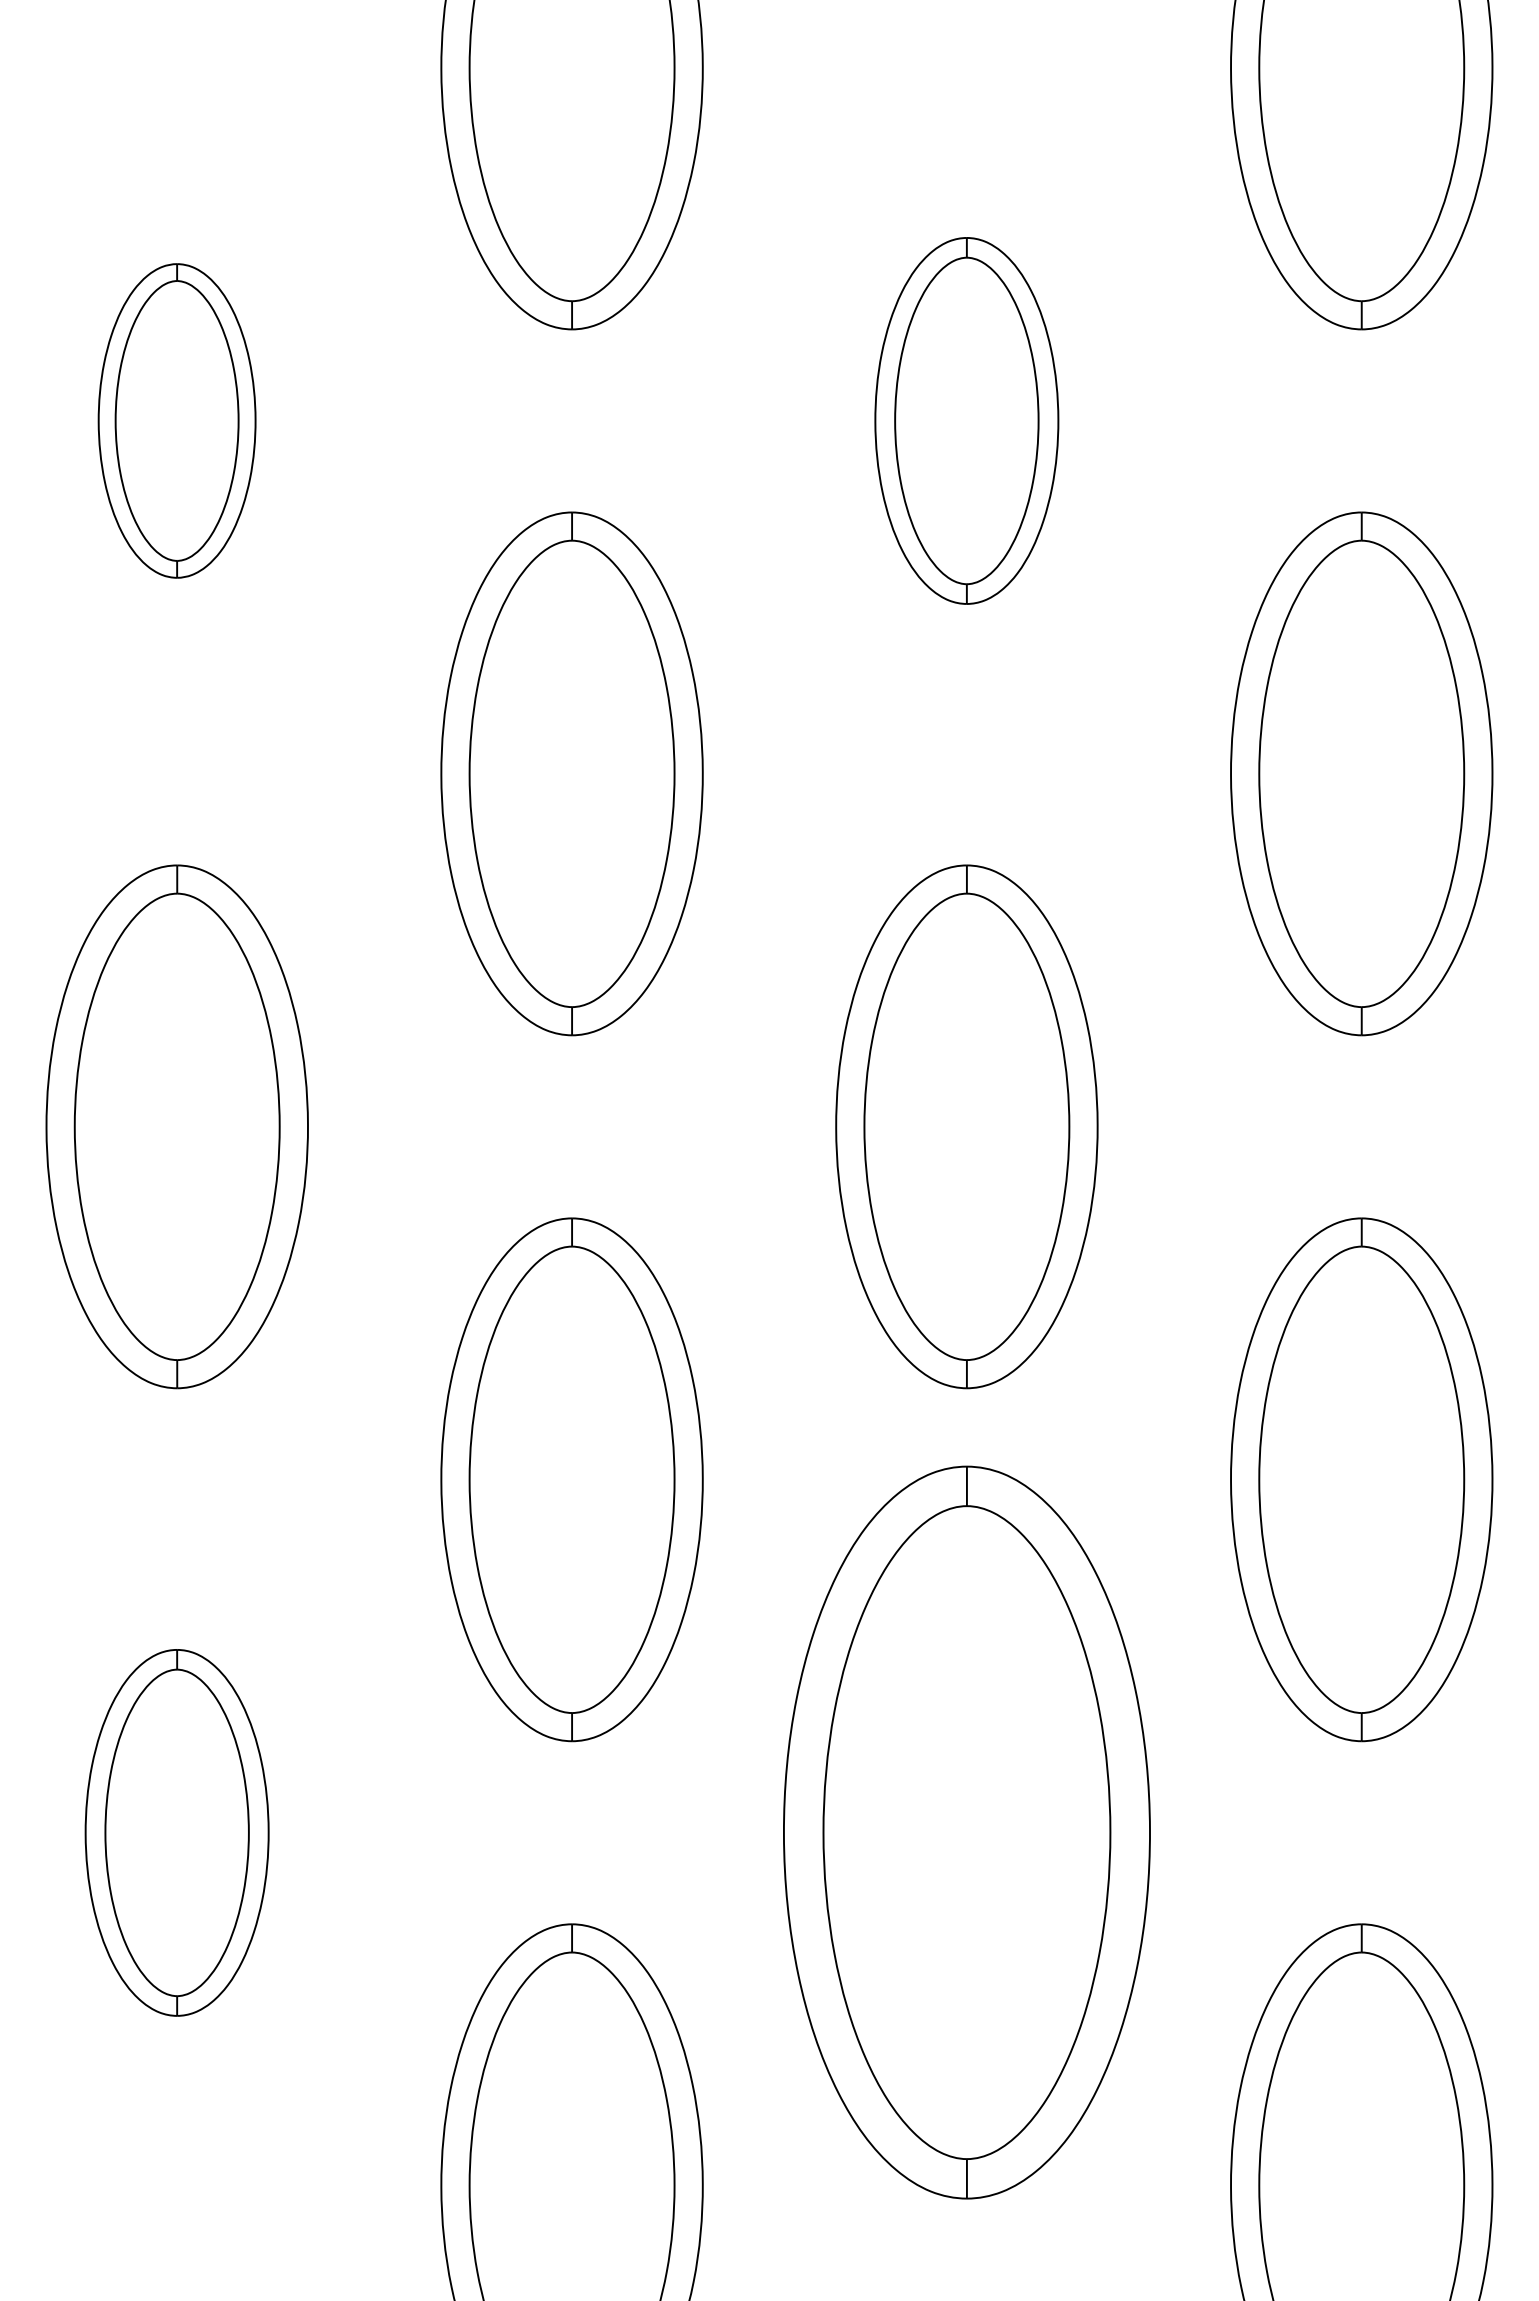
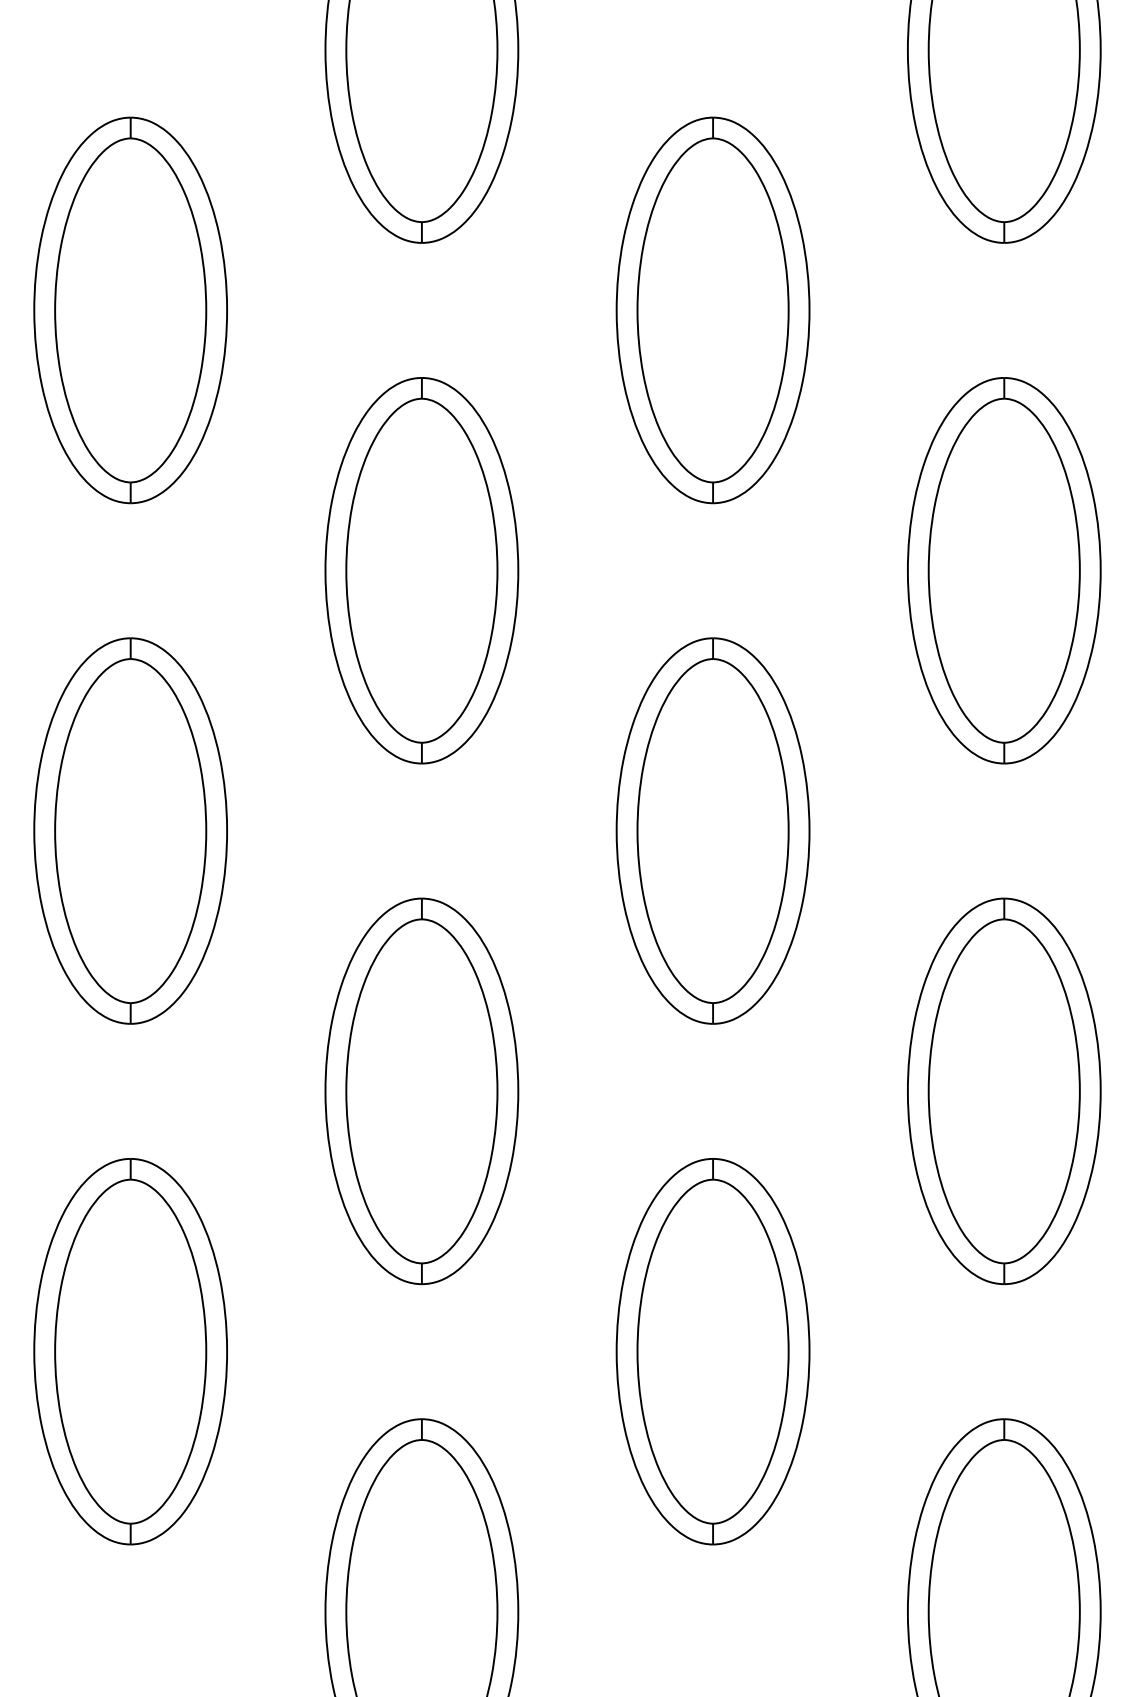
part: (176, 421) -> (130, 310), size x1.67
part: (966, 421) -> (712, 310), size x1.43
part: (176, 1832) -> (130, 1351), size x1.43
part: (966, 1832) -> (712, 1351), size x0.71

